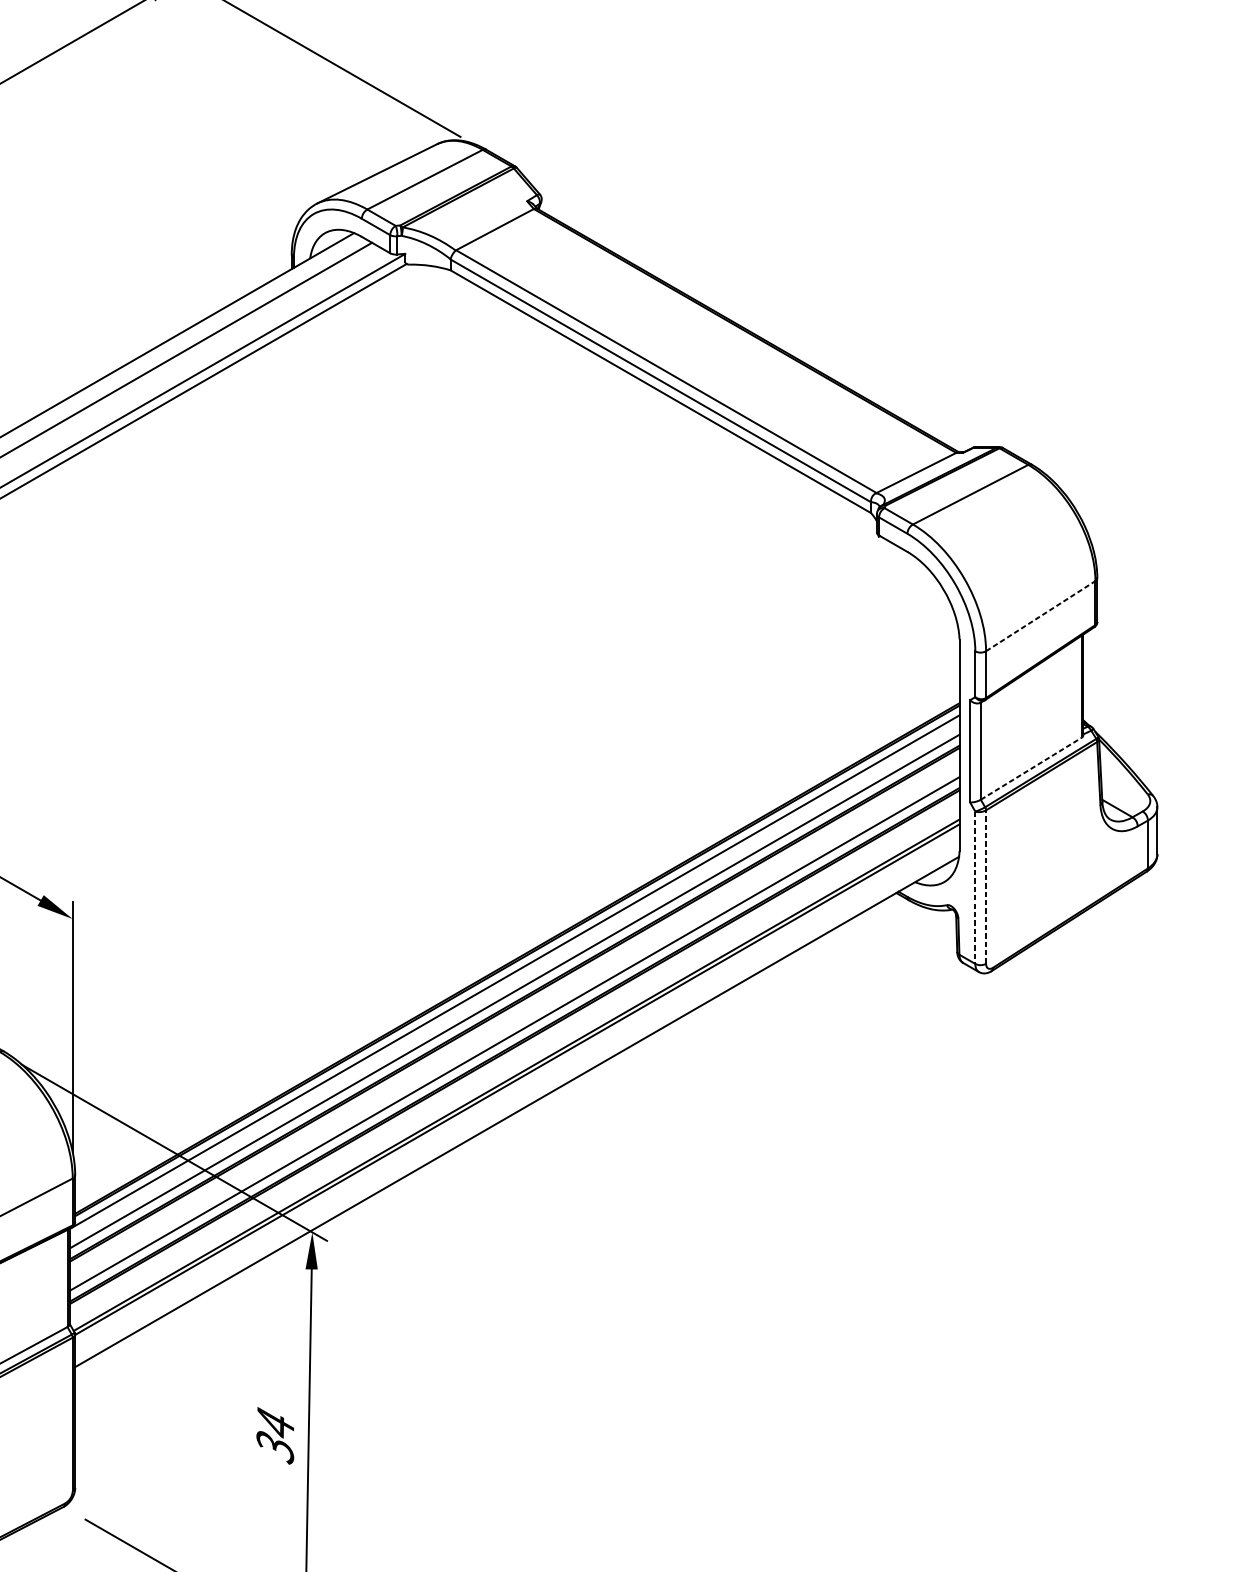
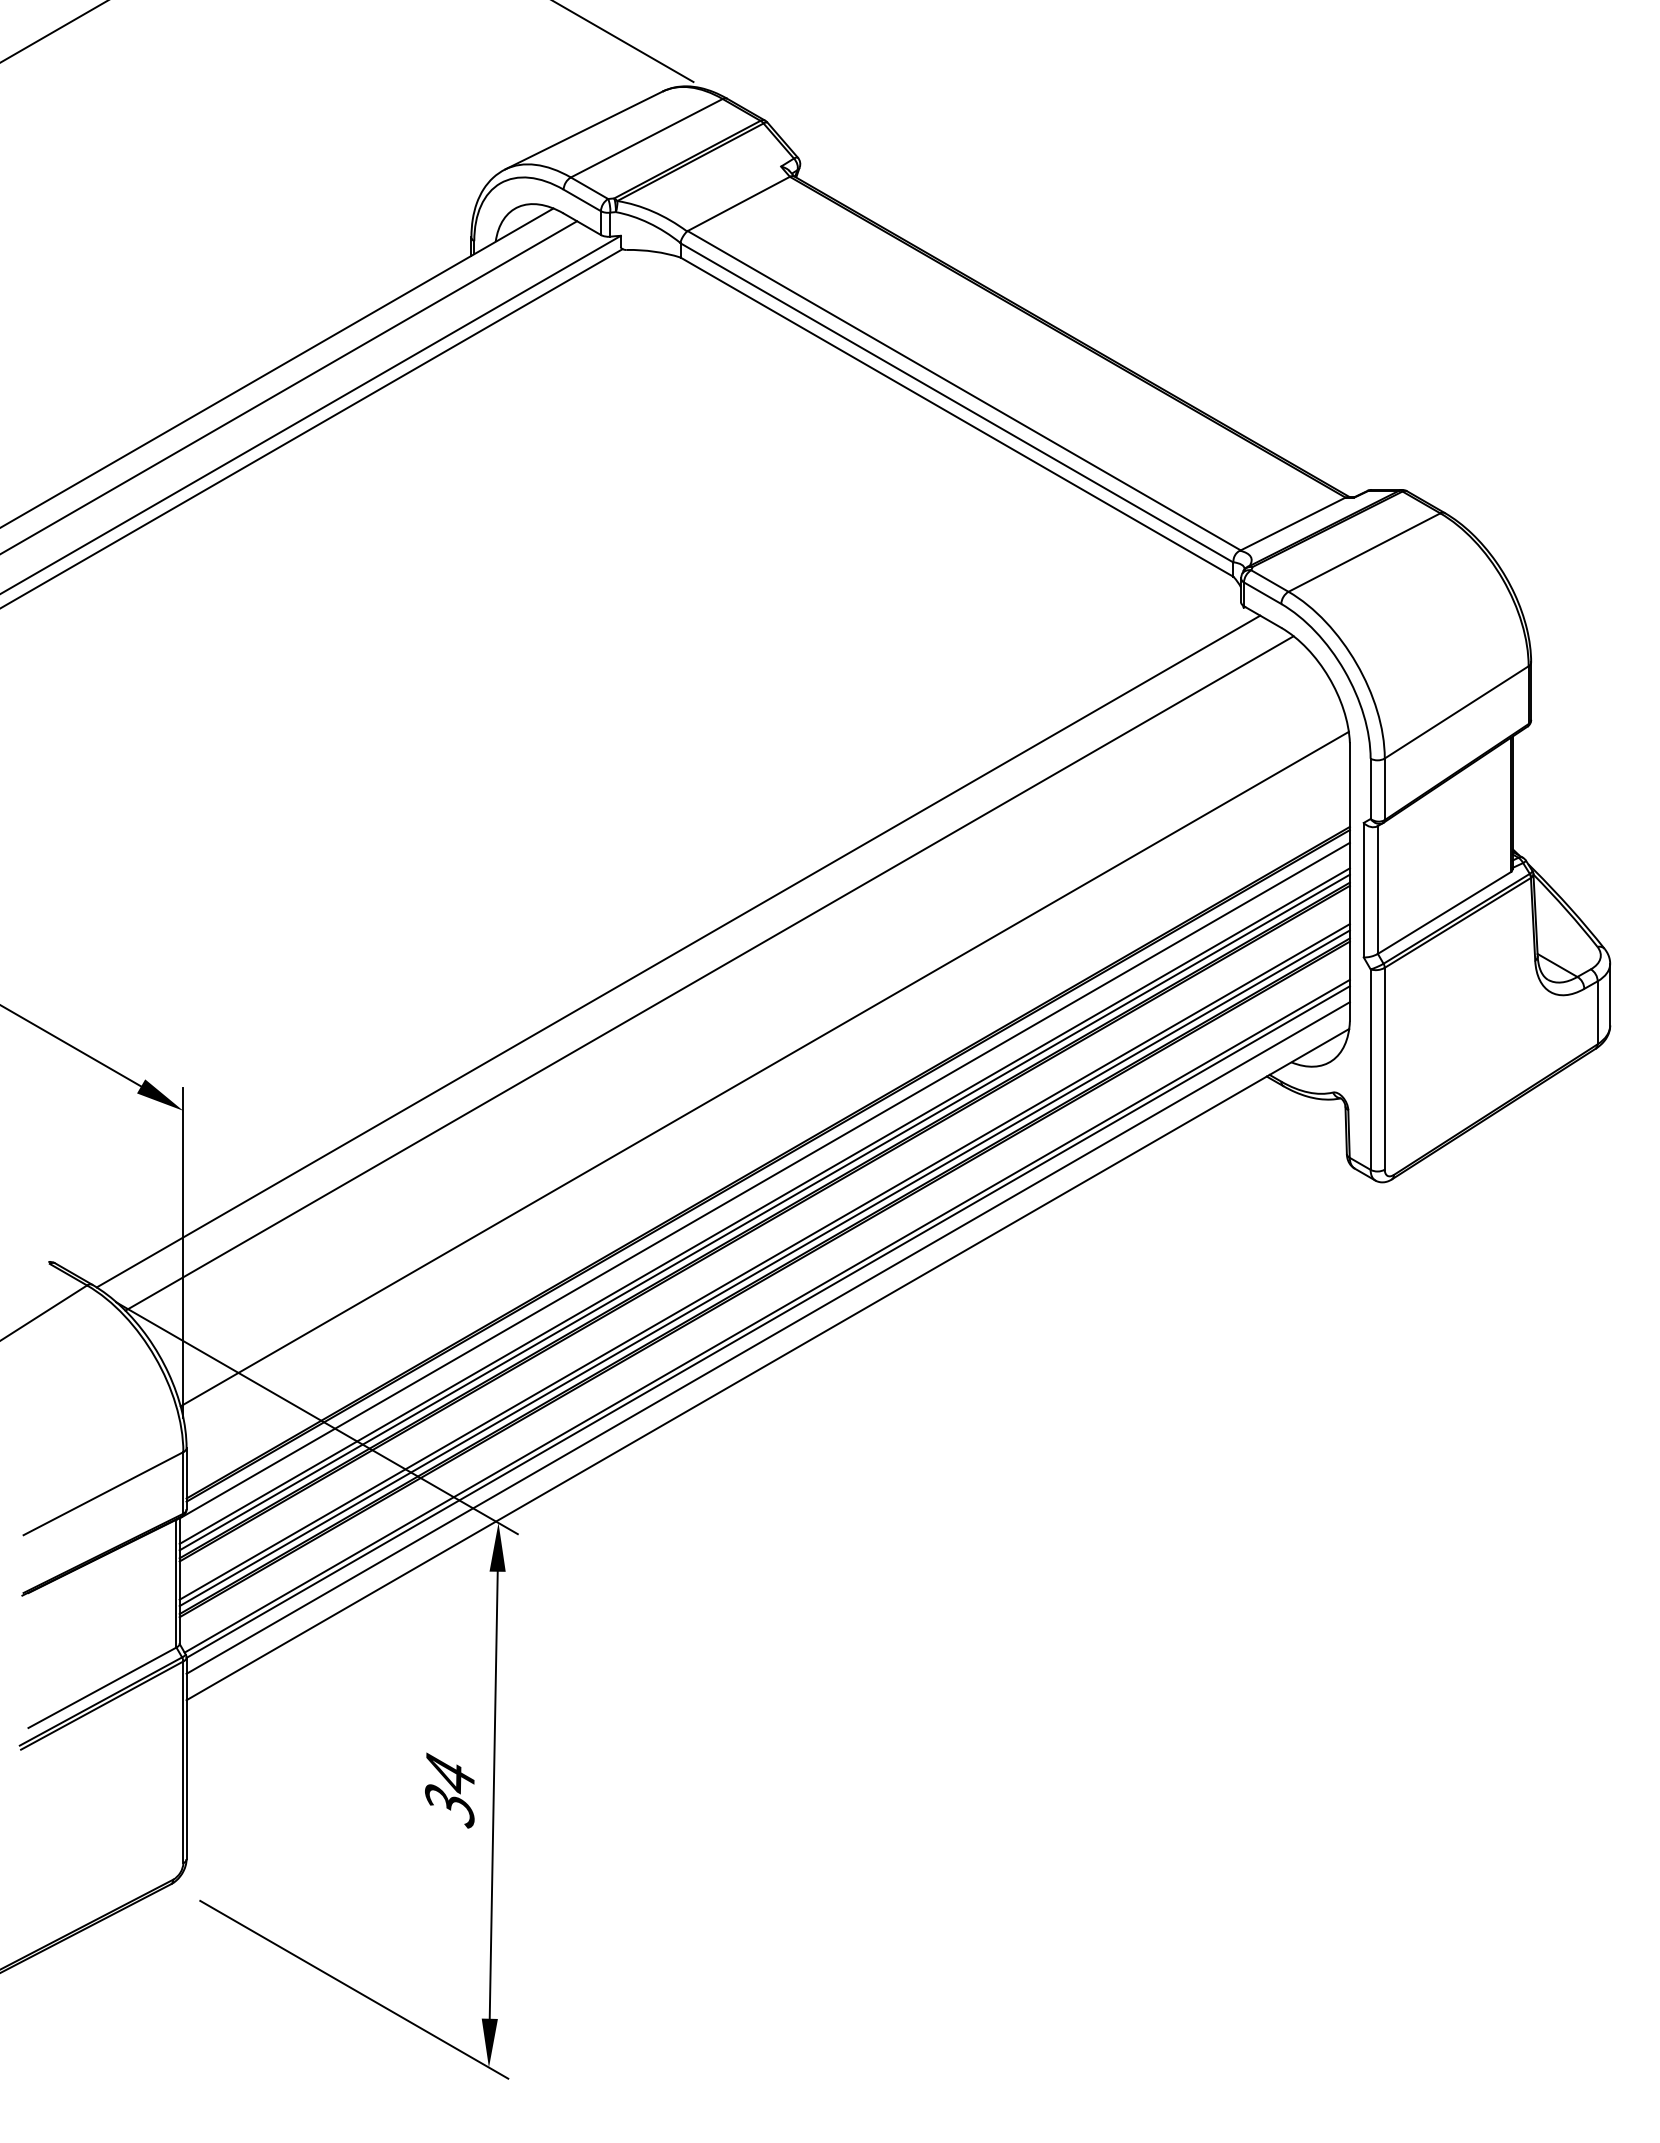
line: (1041, 616) -> (1457, 712), dashed -> solid
line: (1031, 768) -> (1444, 912), dashed -> solid
line: (449, 797) -> (678, 951), added
line: (472, 814) -> (709, 973), added
line: (514, 886) -> (764, 1068), added
line: (985, 886) -> (1384, 1068), dashed -> solid
line: (975, 888) -> (1370, 1070), dashed -> solid
line: (514, 996) -> (764, 1212), added
line: (514, 1038) -> (764, 1268), added
line: (516, 1091) -> (767, 1337), added

